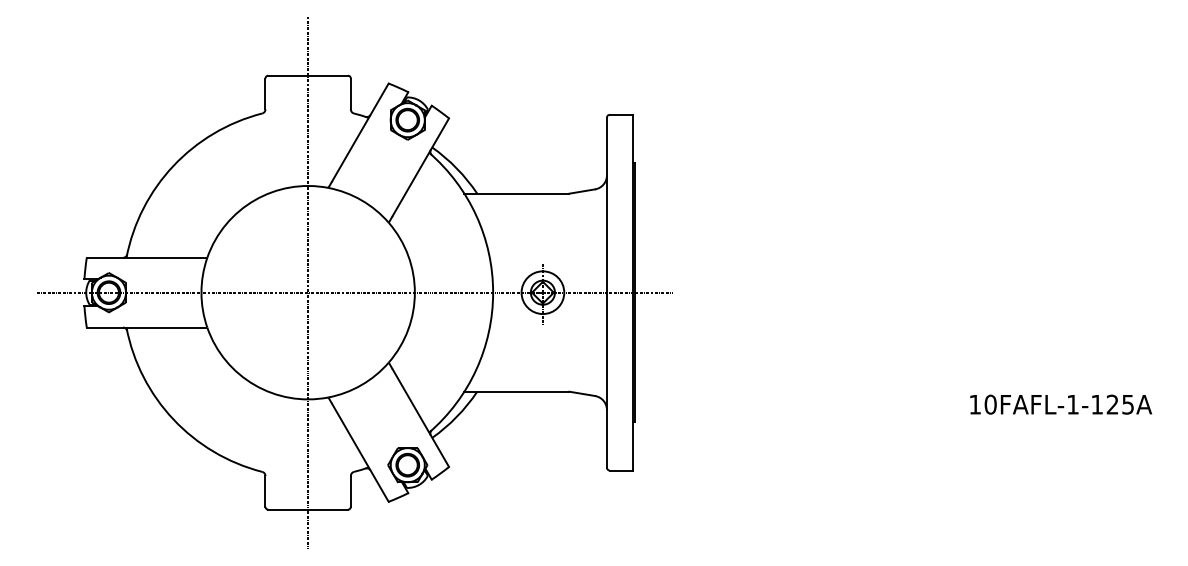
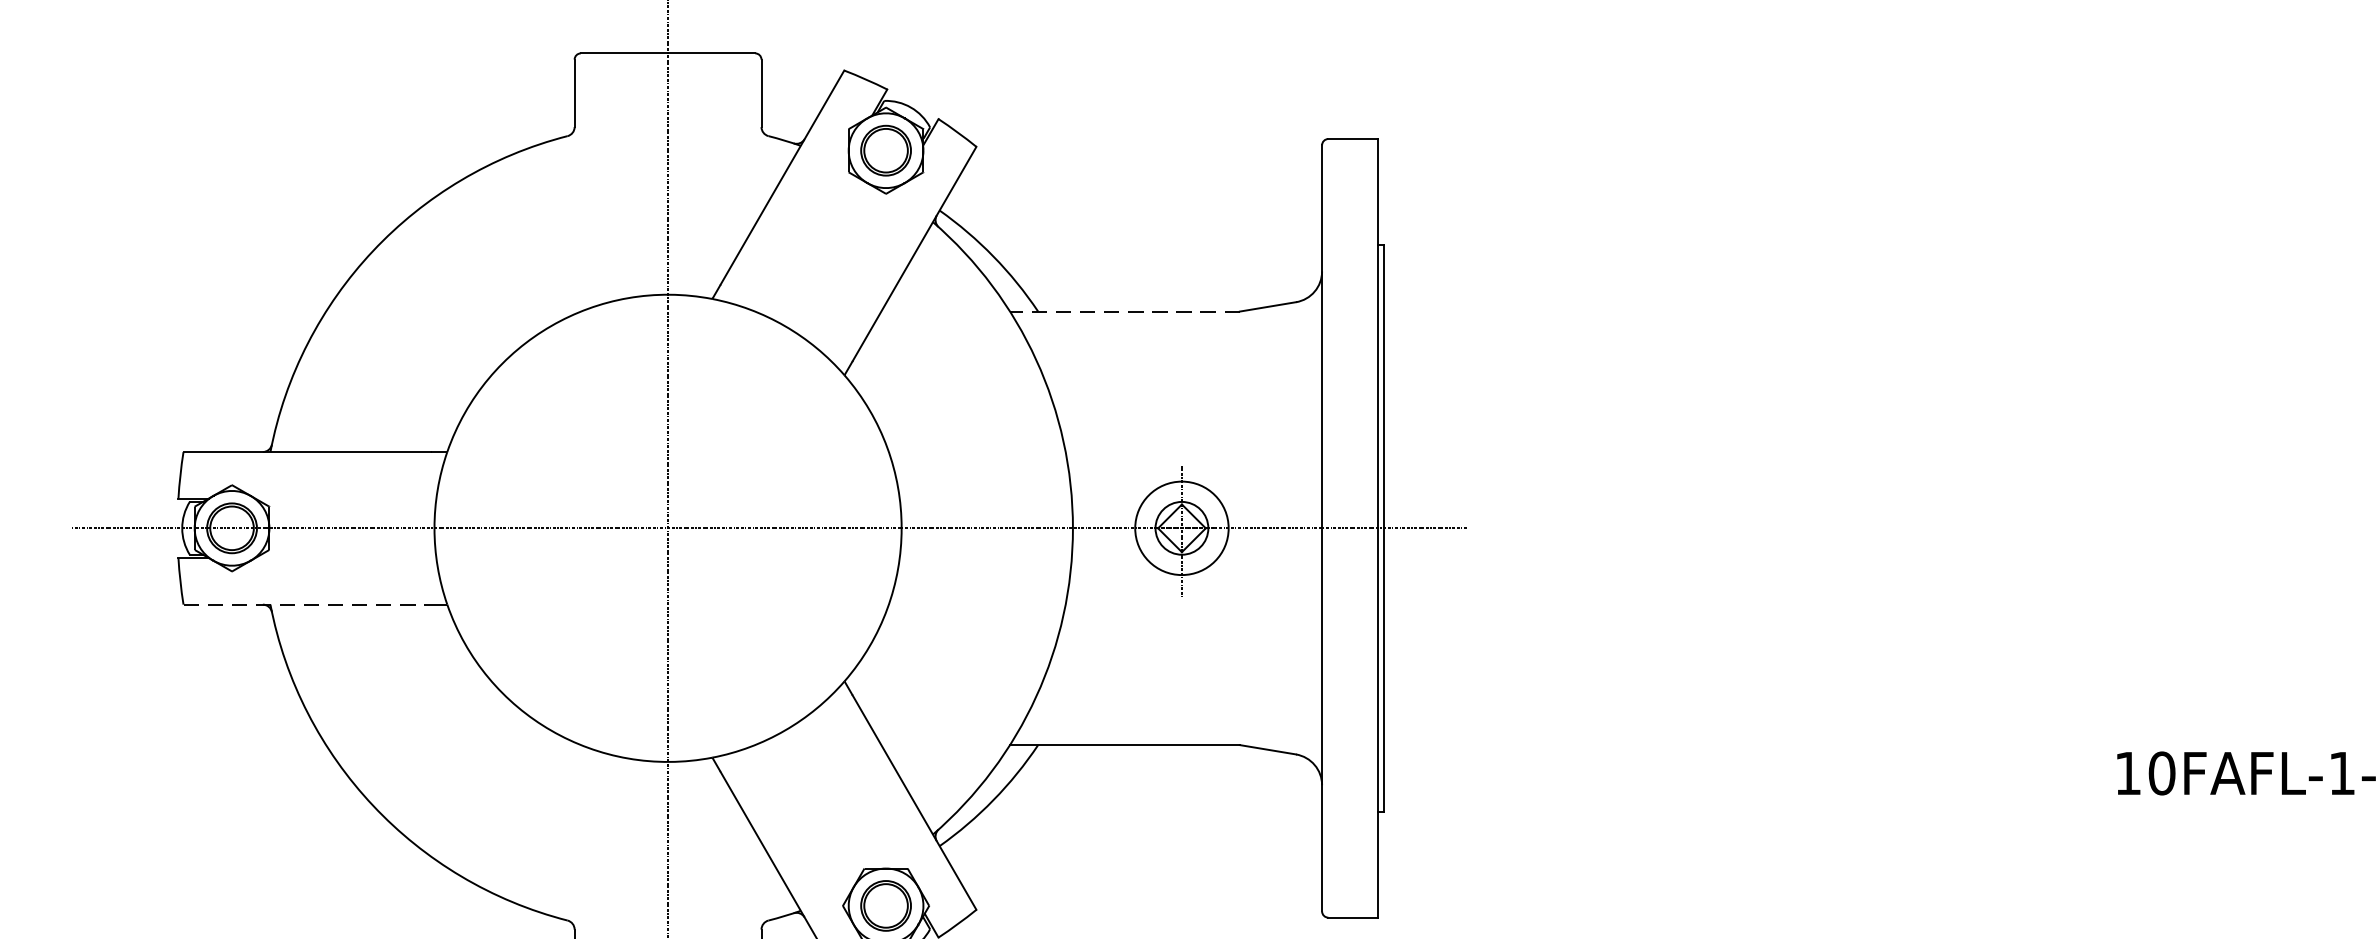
line: (516, 193) -> (1124, 311), solid -> dashed
line: (143, 327) -> (307, 604), solid -> dashed

